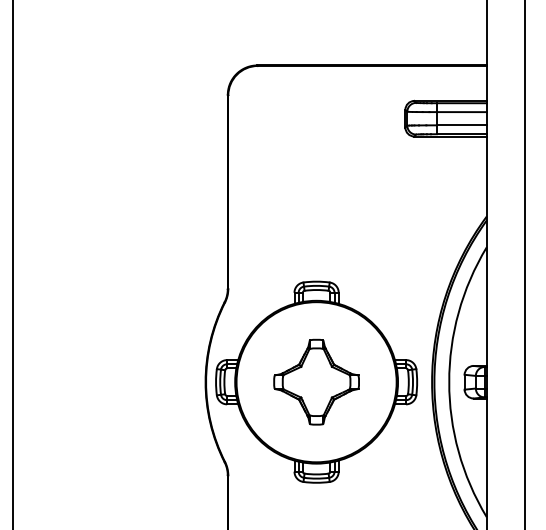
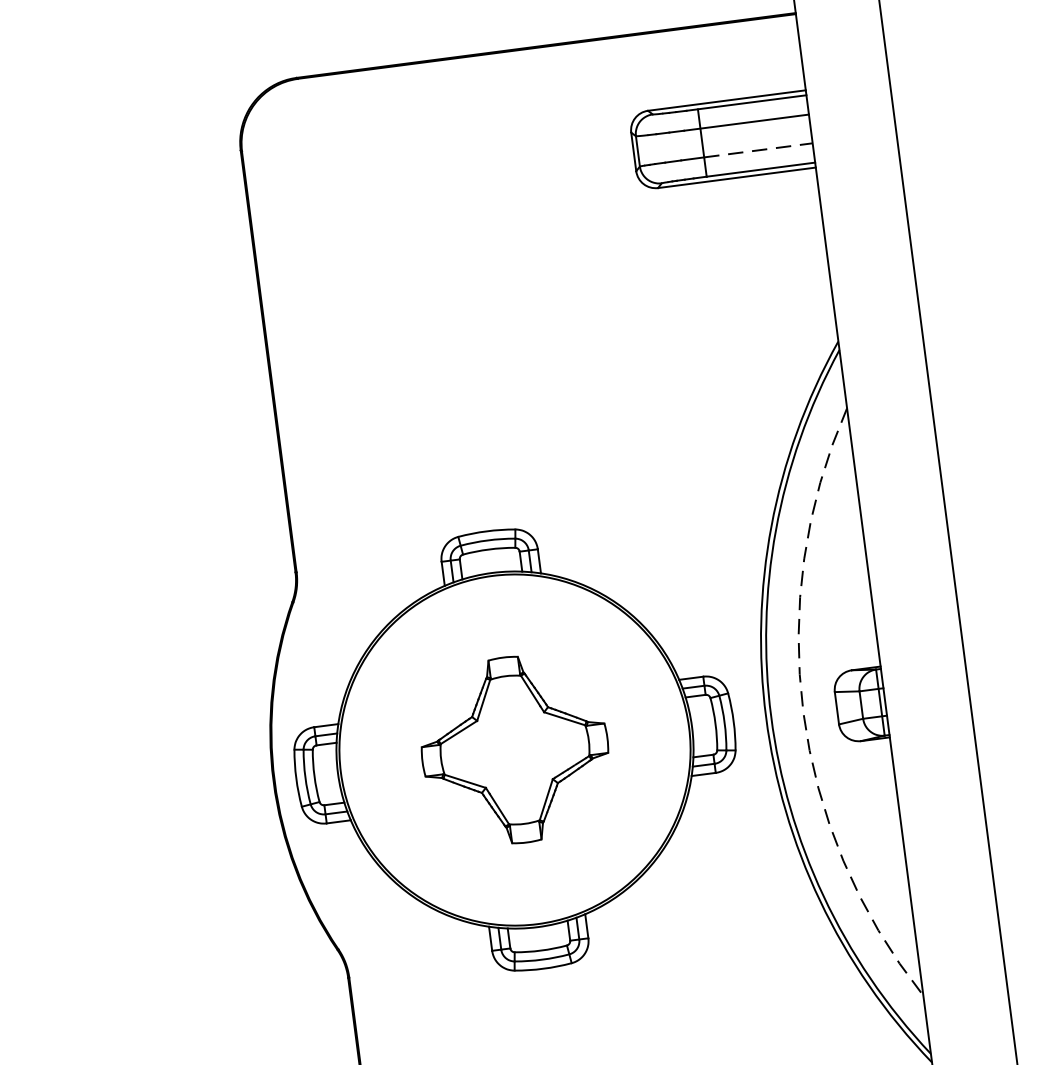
line: (461, 125) -> (757, 150), solid -> dashed
arc: (449, 382) -> (804, 713), solid -> dashed

